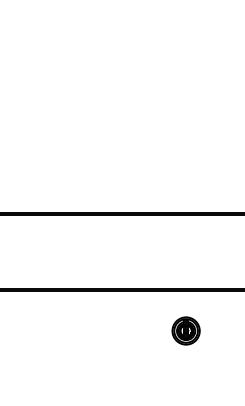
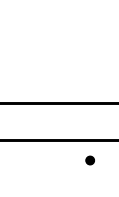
part: (184, 330) -> (89, 160), size x0.6

